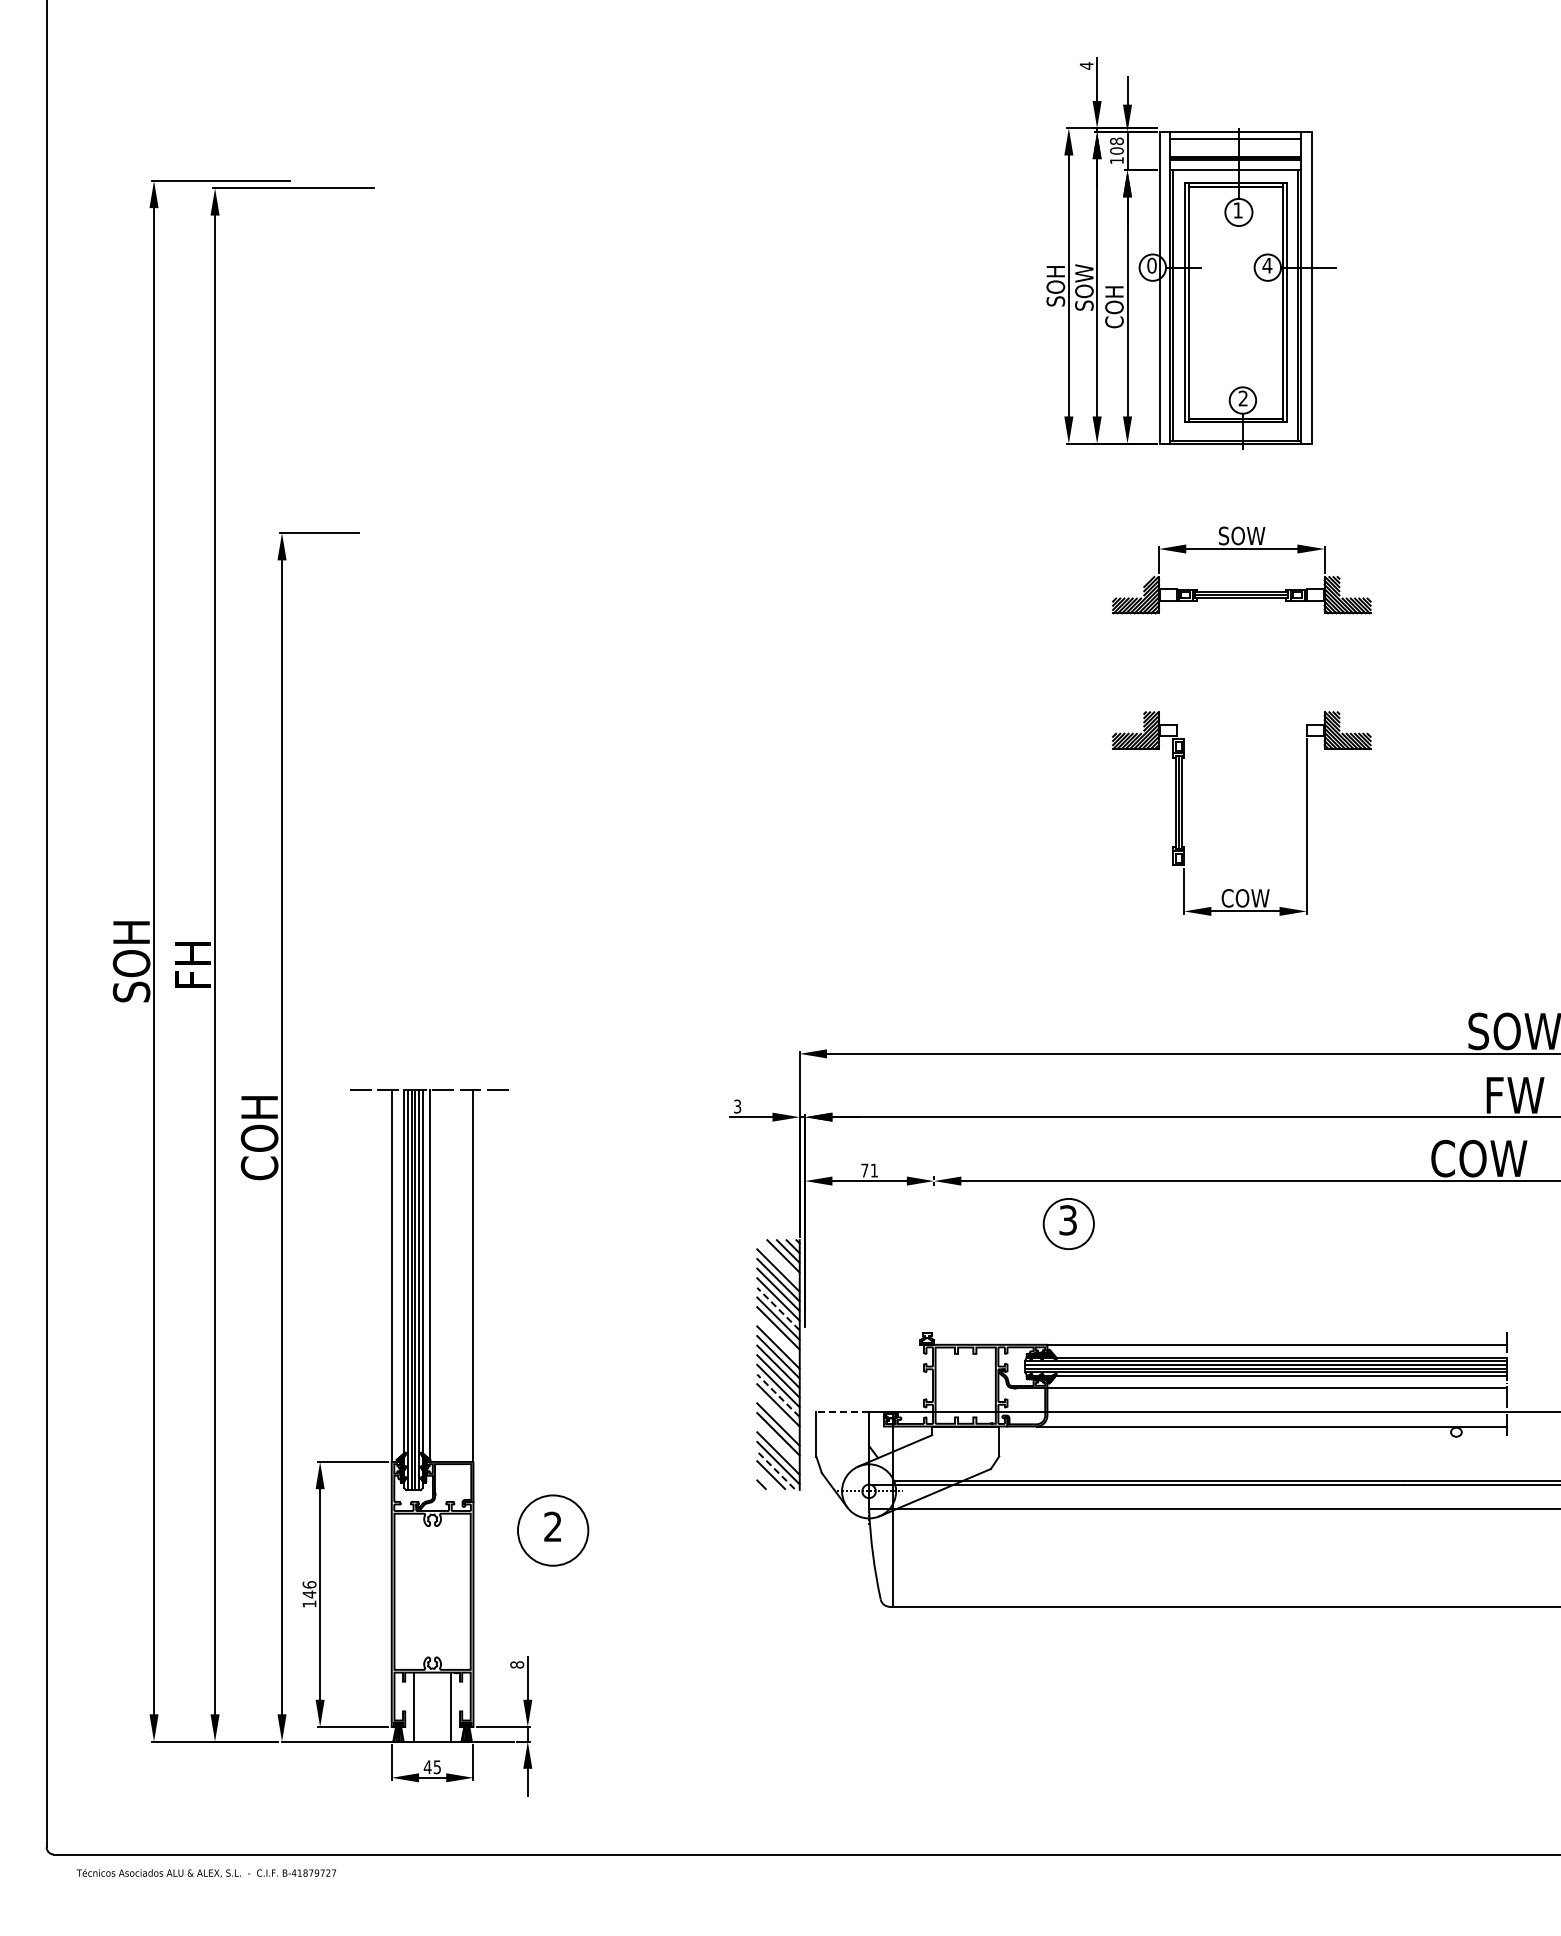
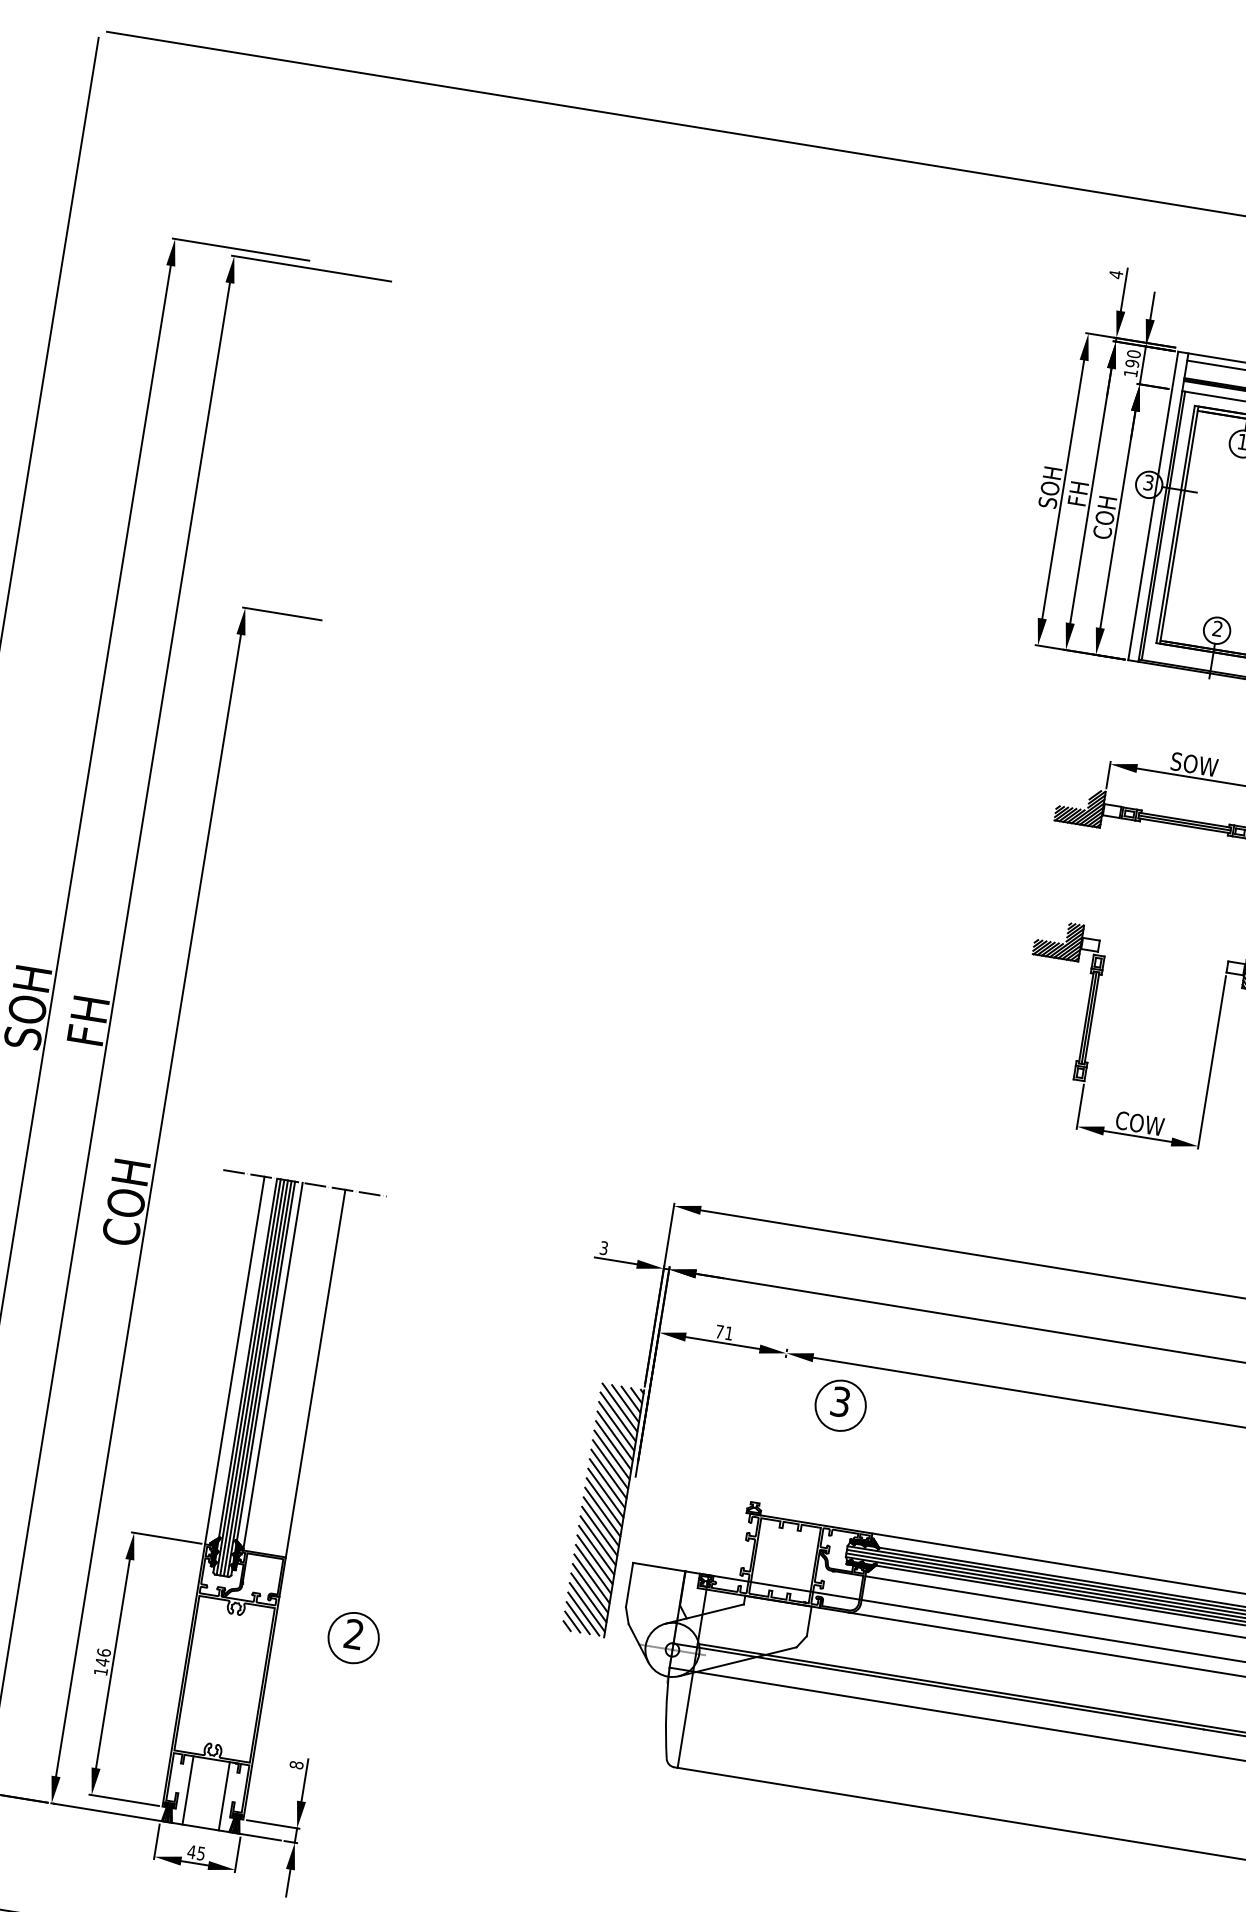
text: (1116, 145) -> (1132, 358), 108 -> 190
text: (1151, 265) -> (1148, 482), 0 -> 3
text: (1084, 287) -> (1078, 493), SOW -> FH
part: (1068, 1224) -> (840, 1406), moved
line: (778, 1260) -> (619, 1407), added
line: (778, 1308) -> (612, 1454), dashed -> solid
line: (778, 1337) -> (607, 1483), added
line: (778, 1395) -> (598, 1540), dashed -> solid
line: (842, 1411) -> (658, 1566), dashed -> solid
line: (778, 1414) -> (595, 1559), added
line: (778, 1443) -> (590, 1588), added
line: (775, 1469) -> (583, 1613), dashed -> solid
line: (766, 1479) -> (572, 1621), added
circle: (553, 1530) -> (354, 1638), size x0.71

